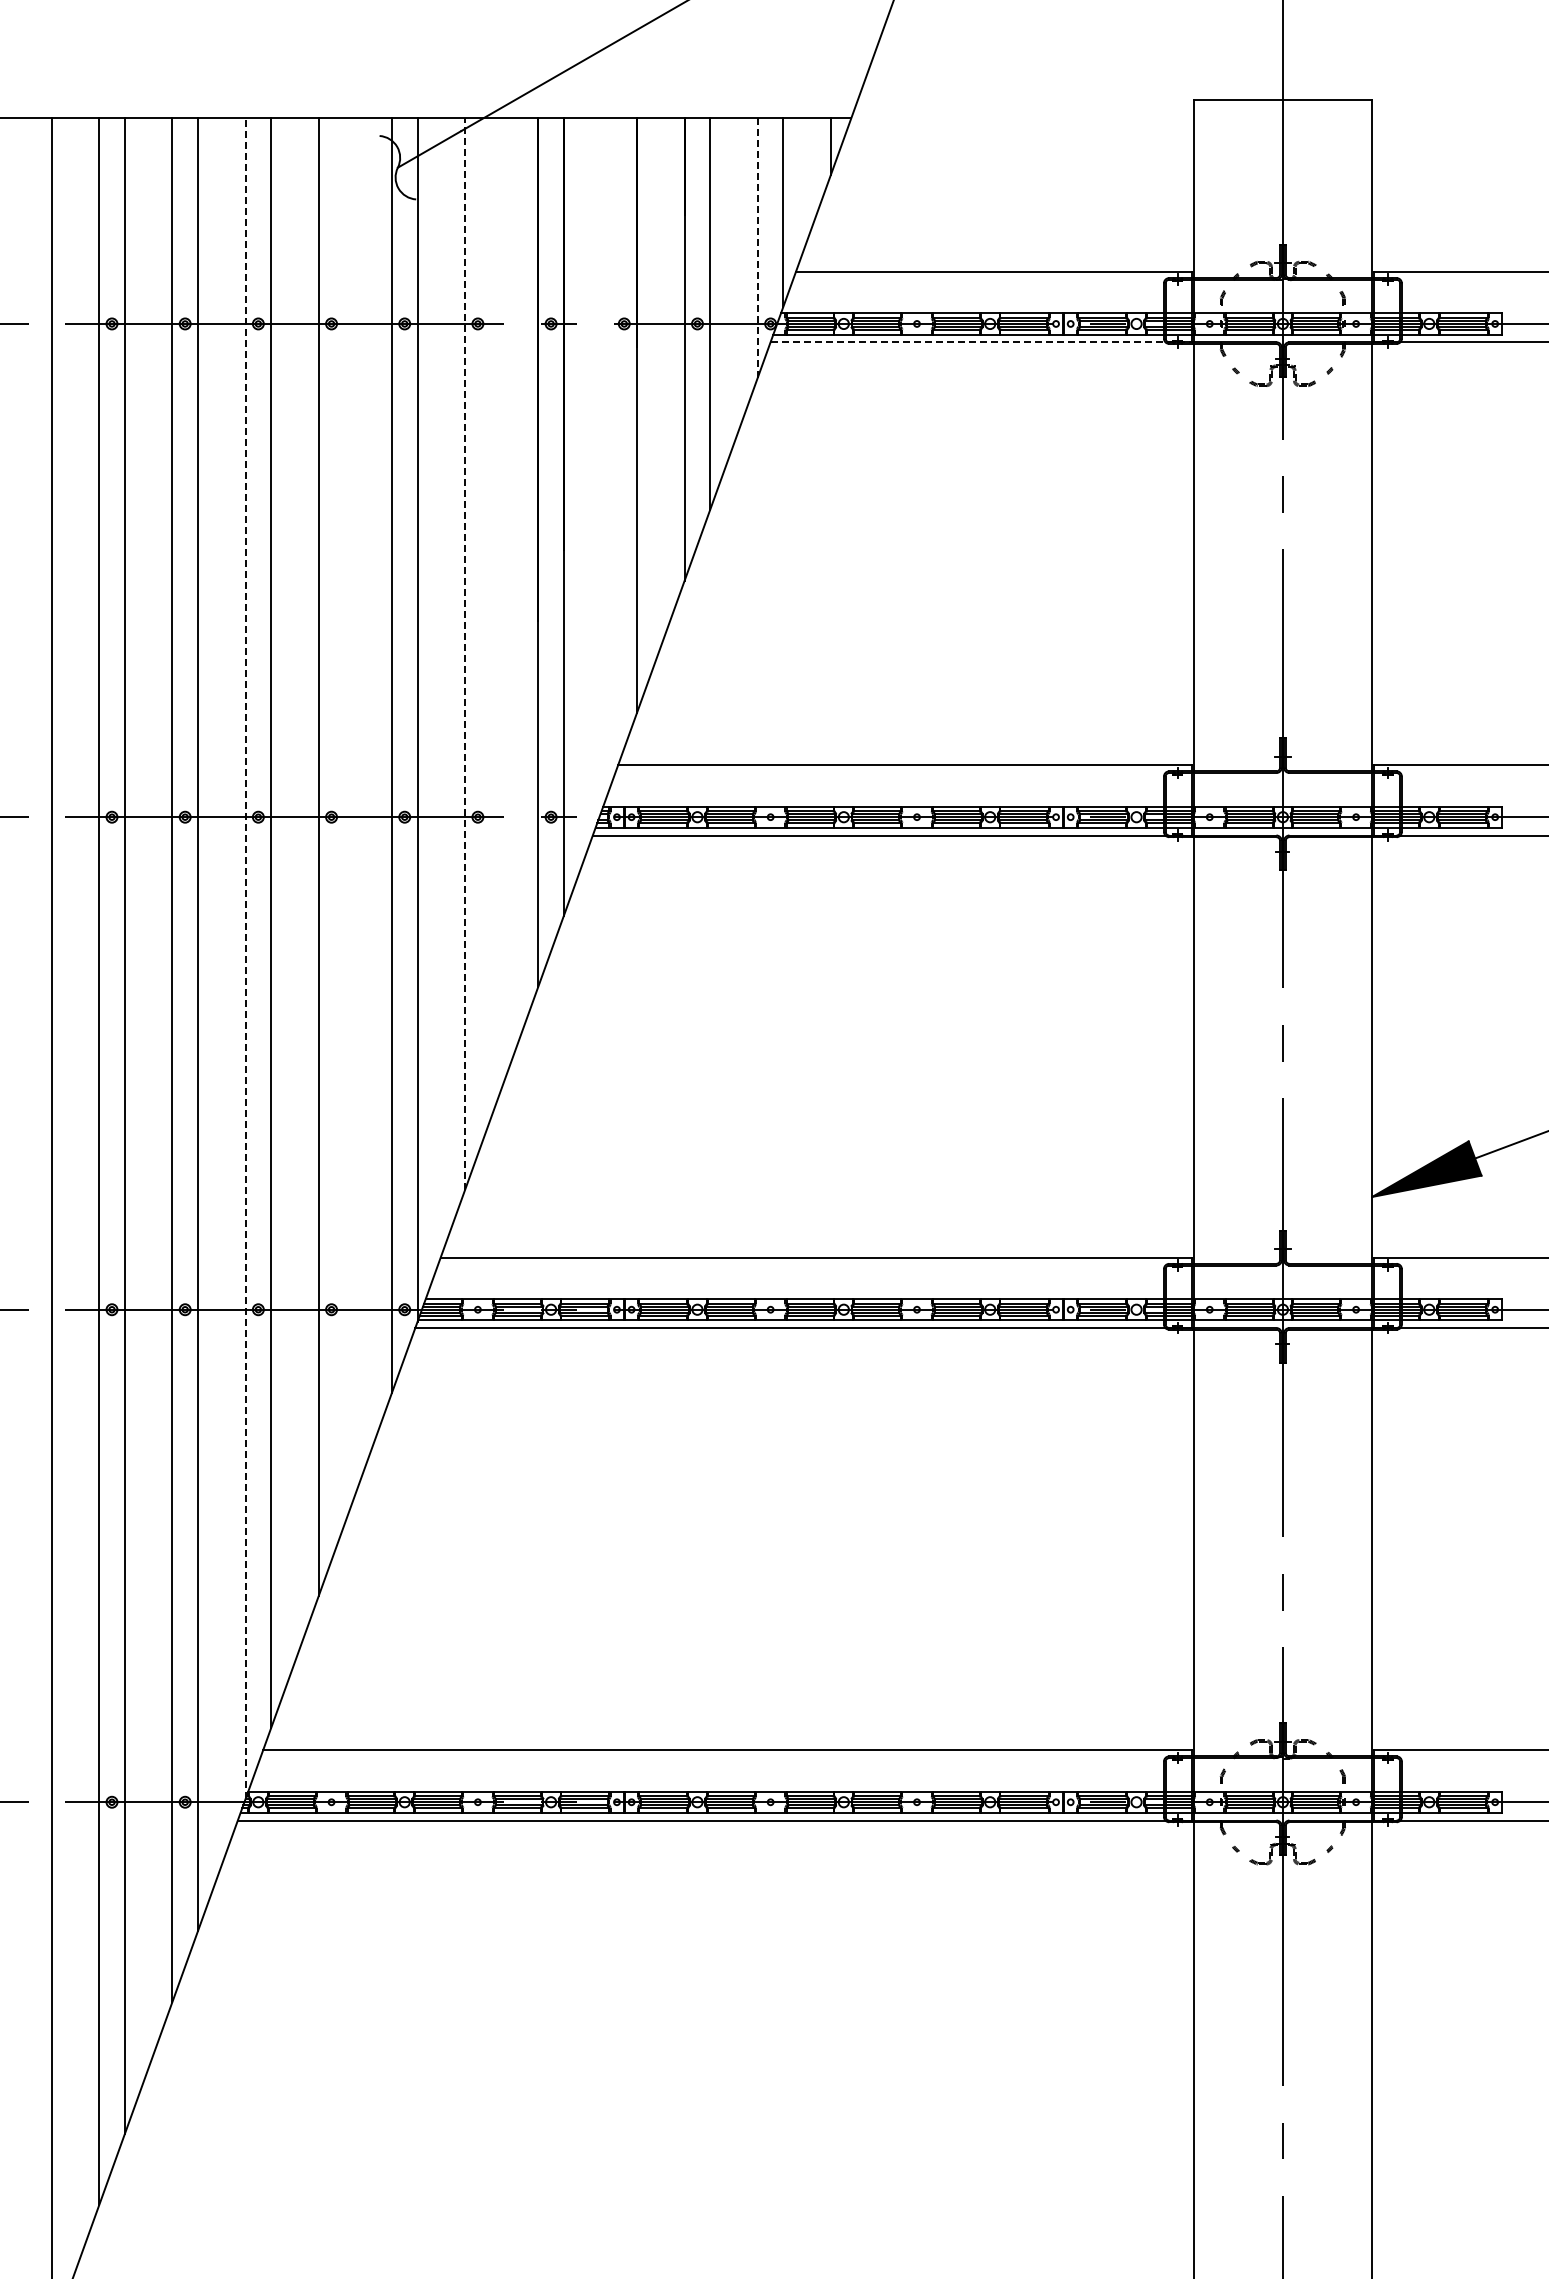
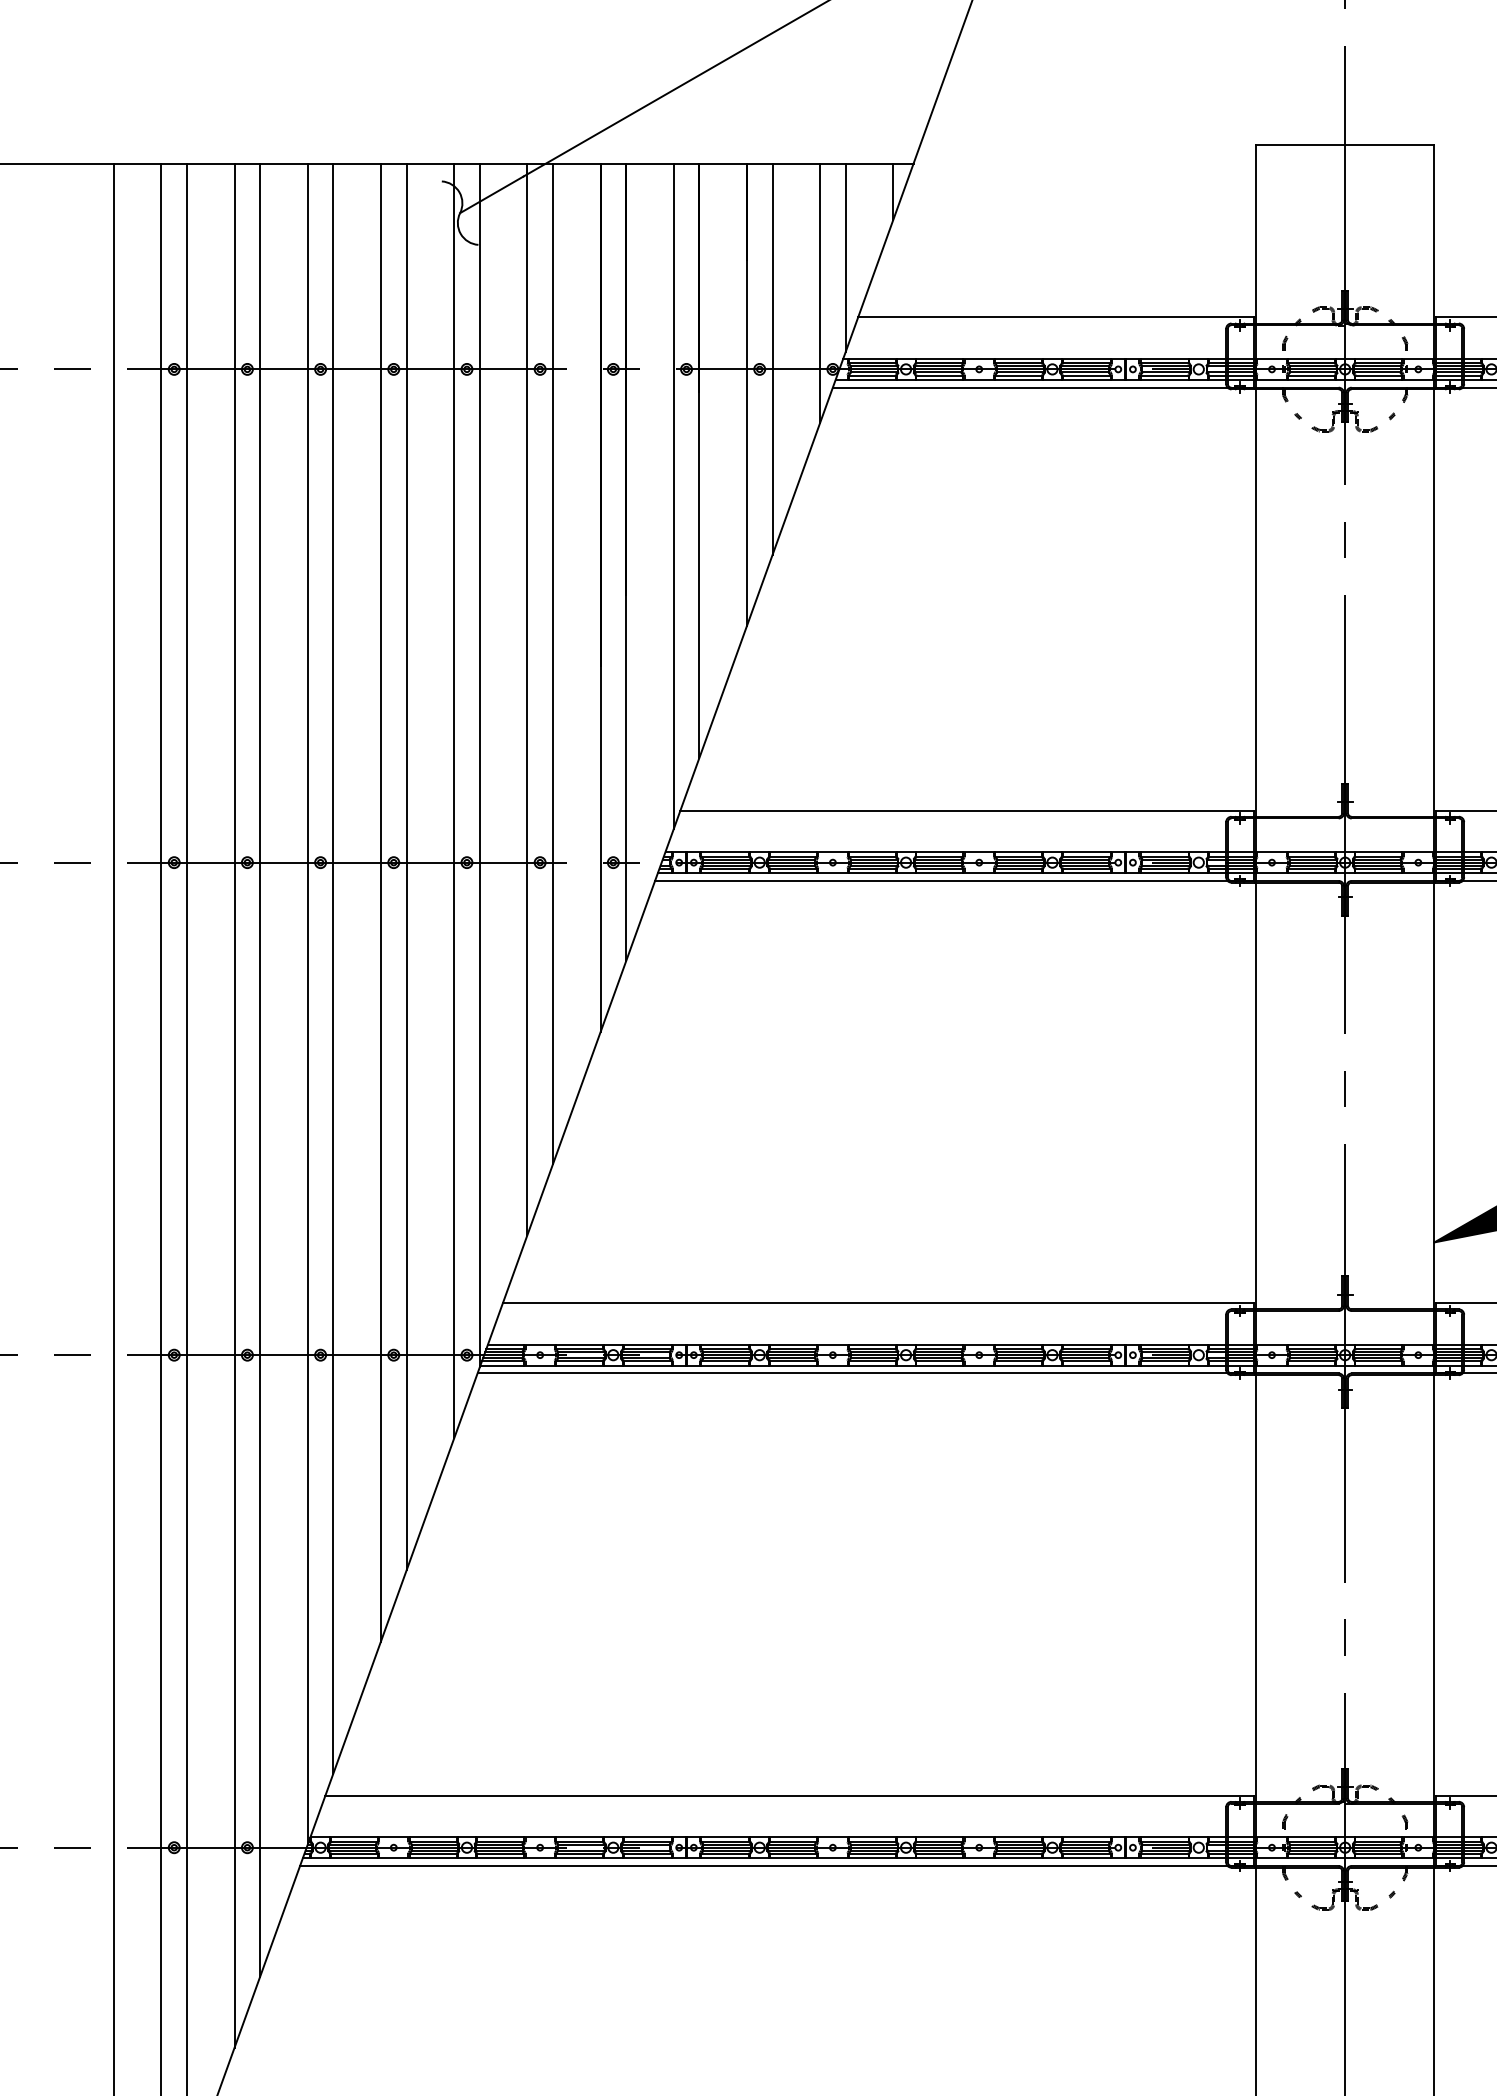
line: (757, 248) -> (819, 293), dashed -> solid
line: (981, 342) -> (1043, 387), dashed -> solid
line: (611, 450) -> (673, 495), added
line: (490, 618) -> (552, 663), added
line: (465, 654) -> (527, 699), dashed -> solid
line: (344, 821) -> (406, 866), added
line: (245, 958) -> (307, 1003), dashed -> solid

